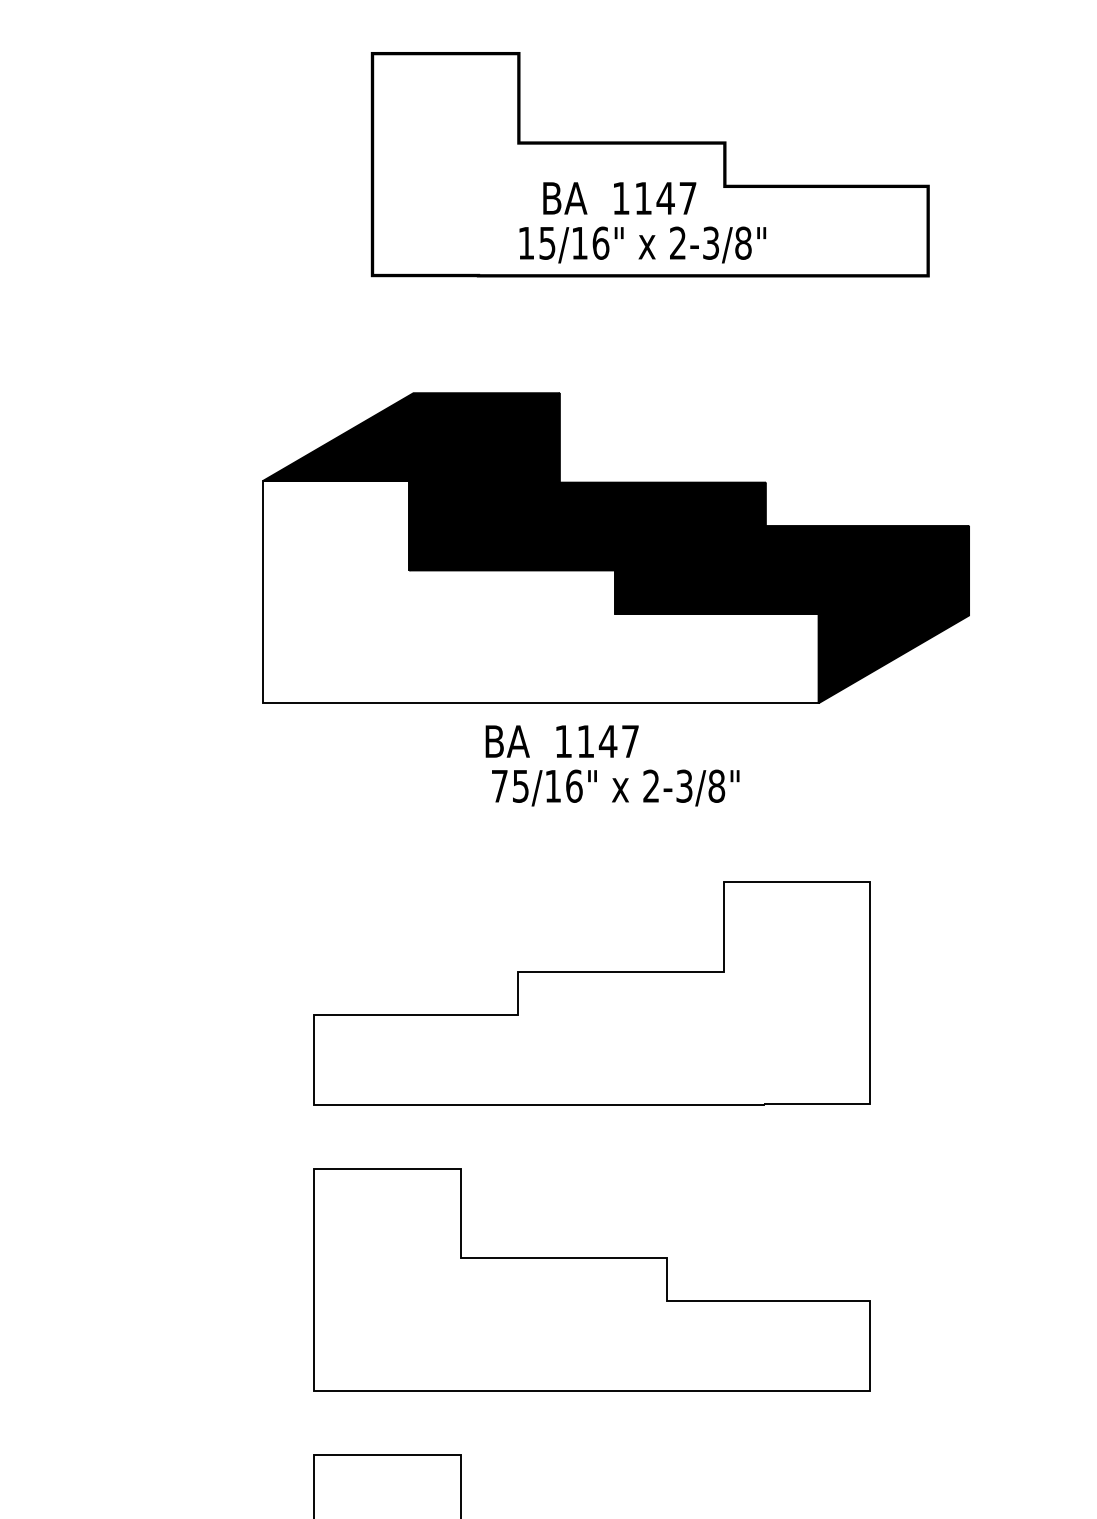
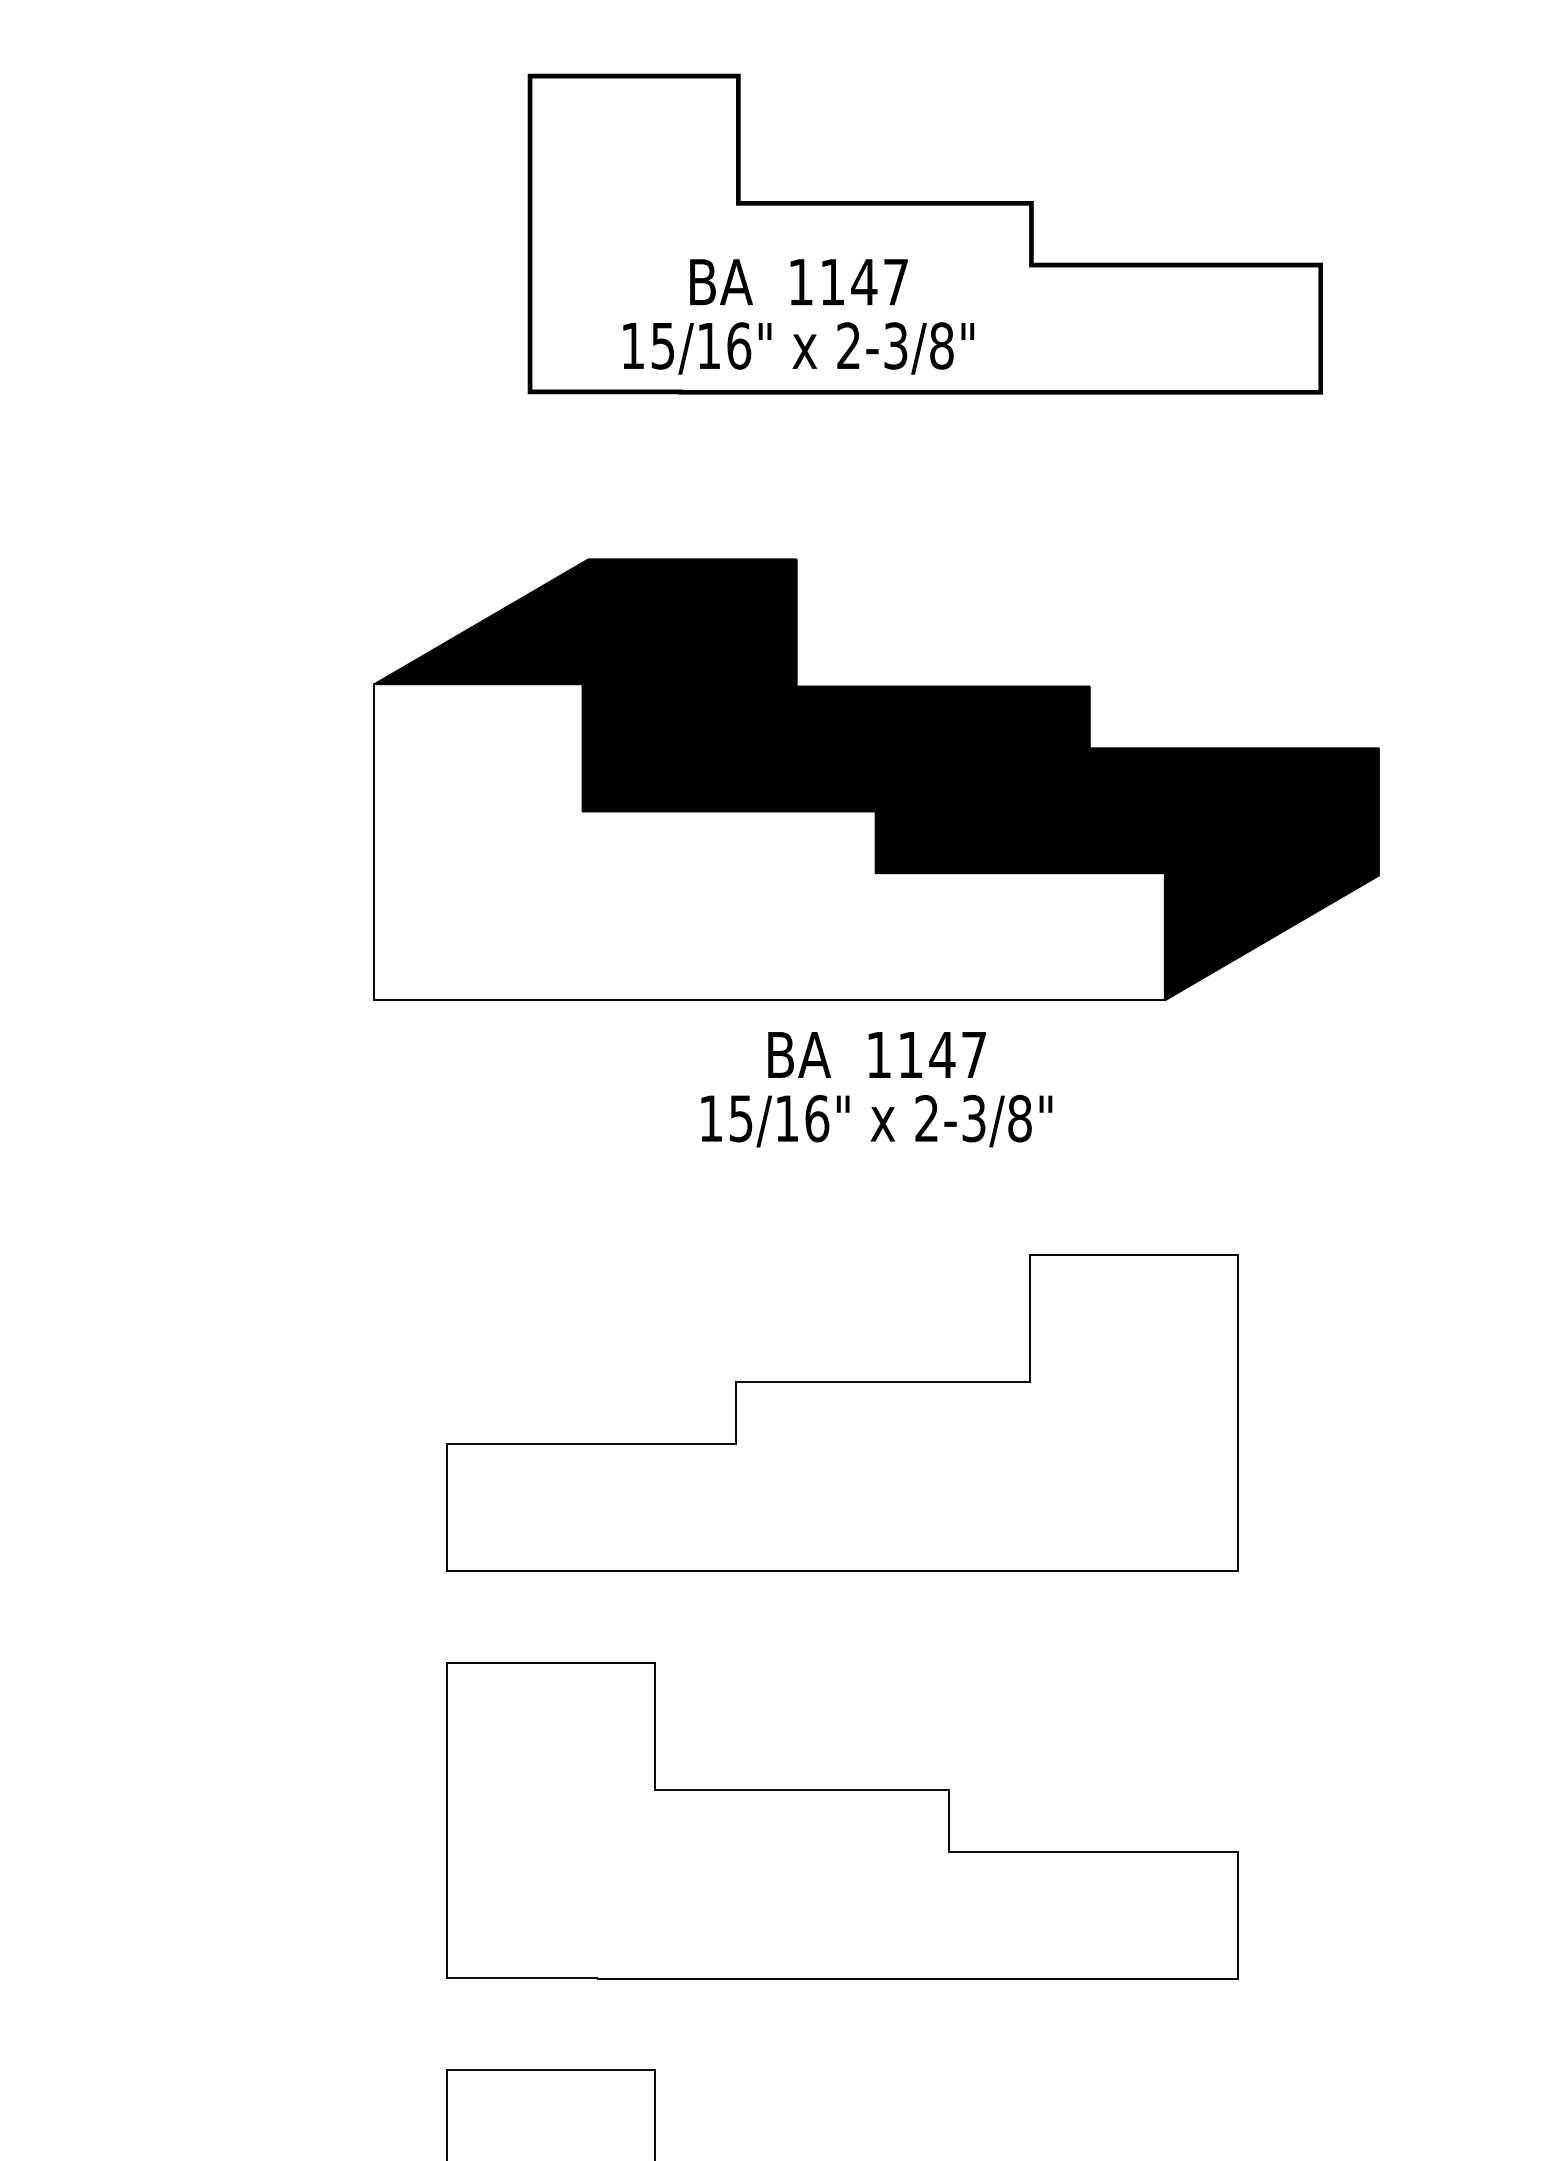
text: (619, 198) -> (798, 282), moved
text: (642, 245) -> (798, 348), moved
text: (561, 741) -> (876, 1054), moved
text: (500, 786) -> (711, 1118), 75/16" -> 15/16"

